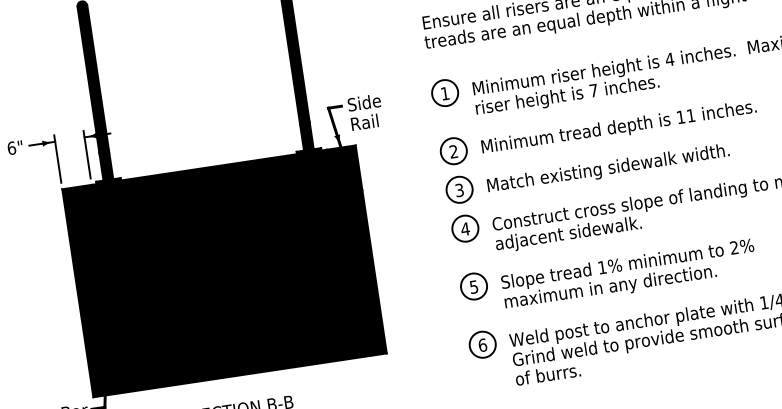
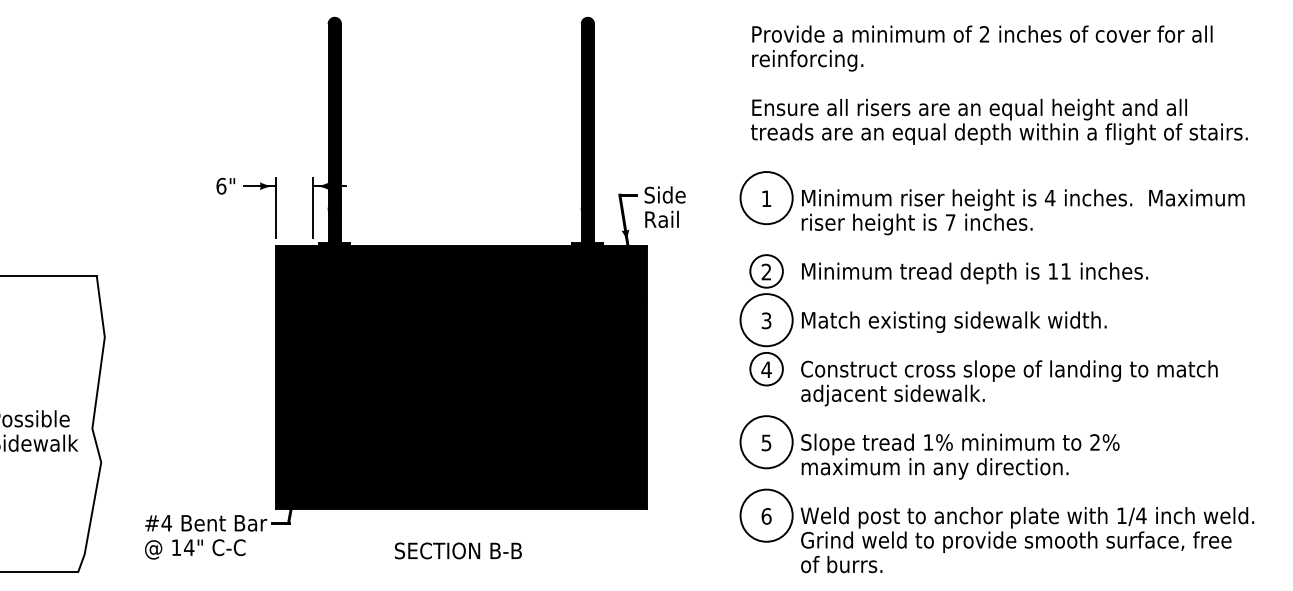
circle: (444, 92) -> (766, 197), size x1.6
circle: (459, 189) -> (766, 319), size x1.6
circle: (473, 285) -> (766, 441), size x1.6
circle: (482, 344) -> (766, 515), size x1.6

